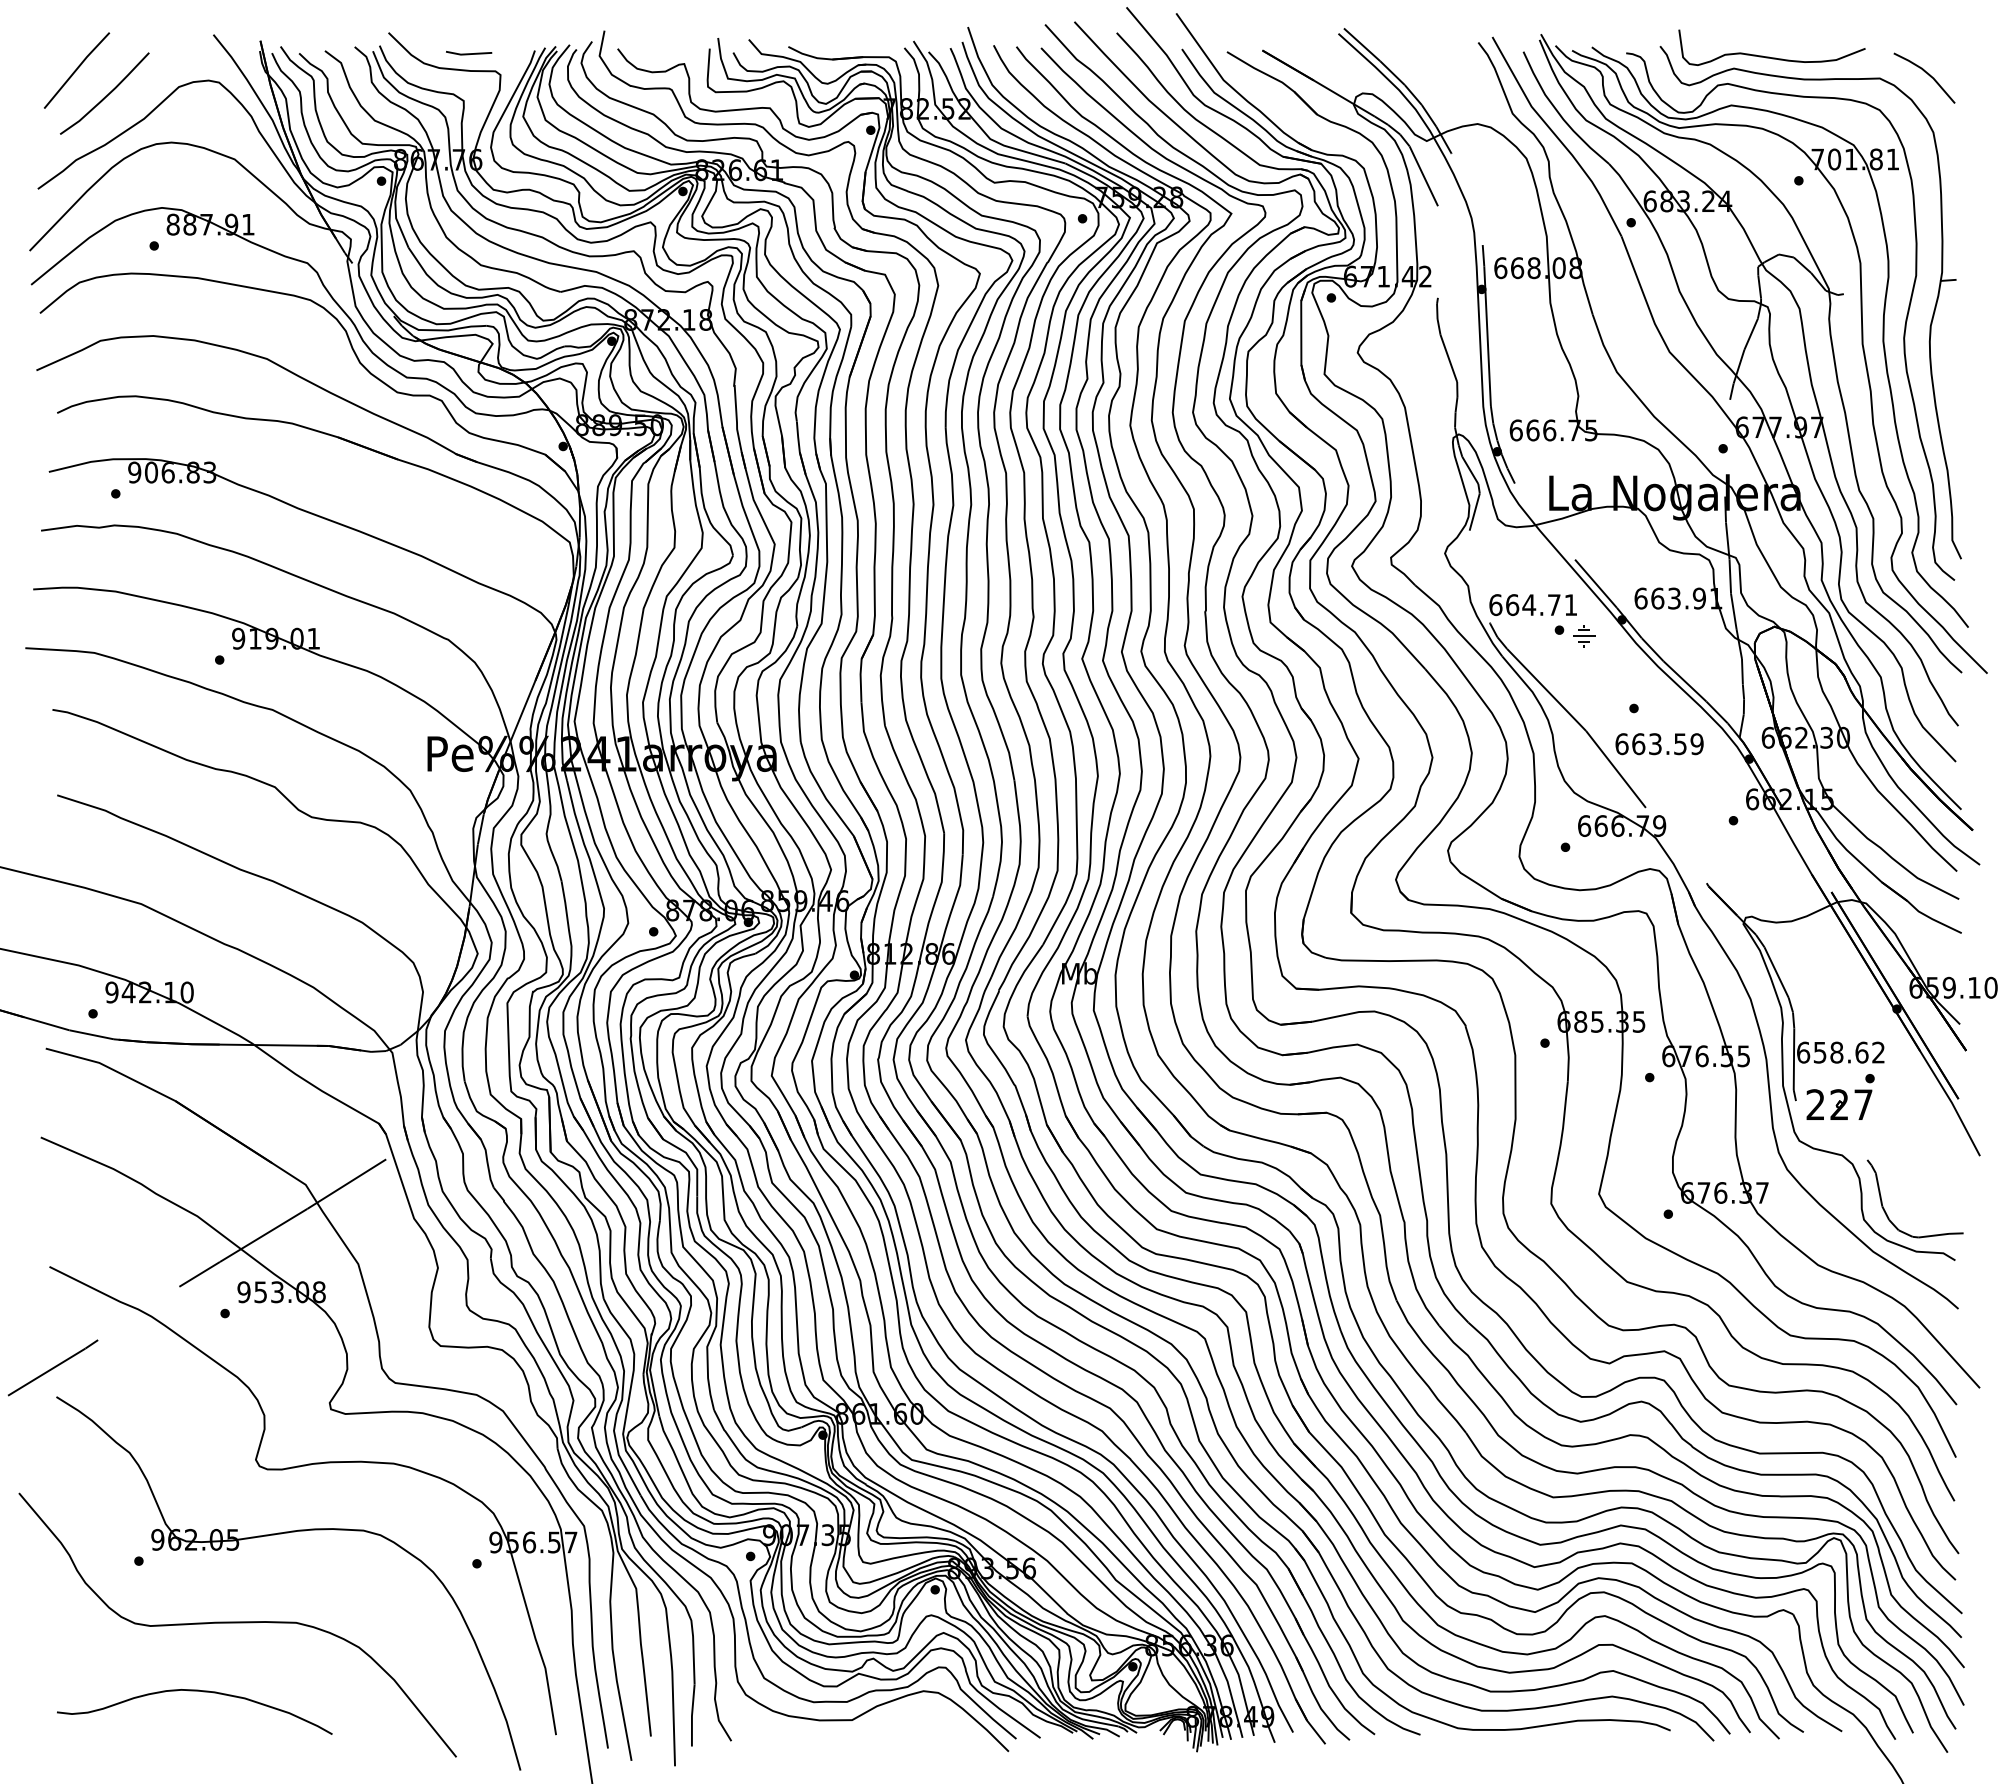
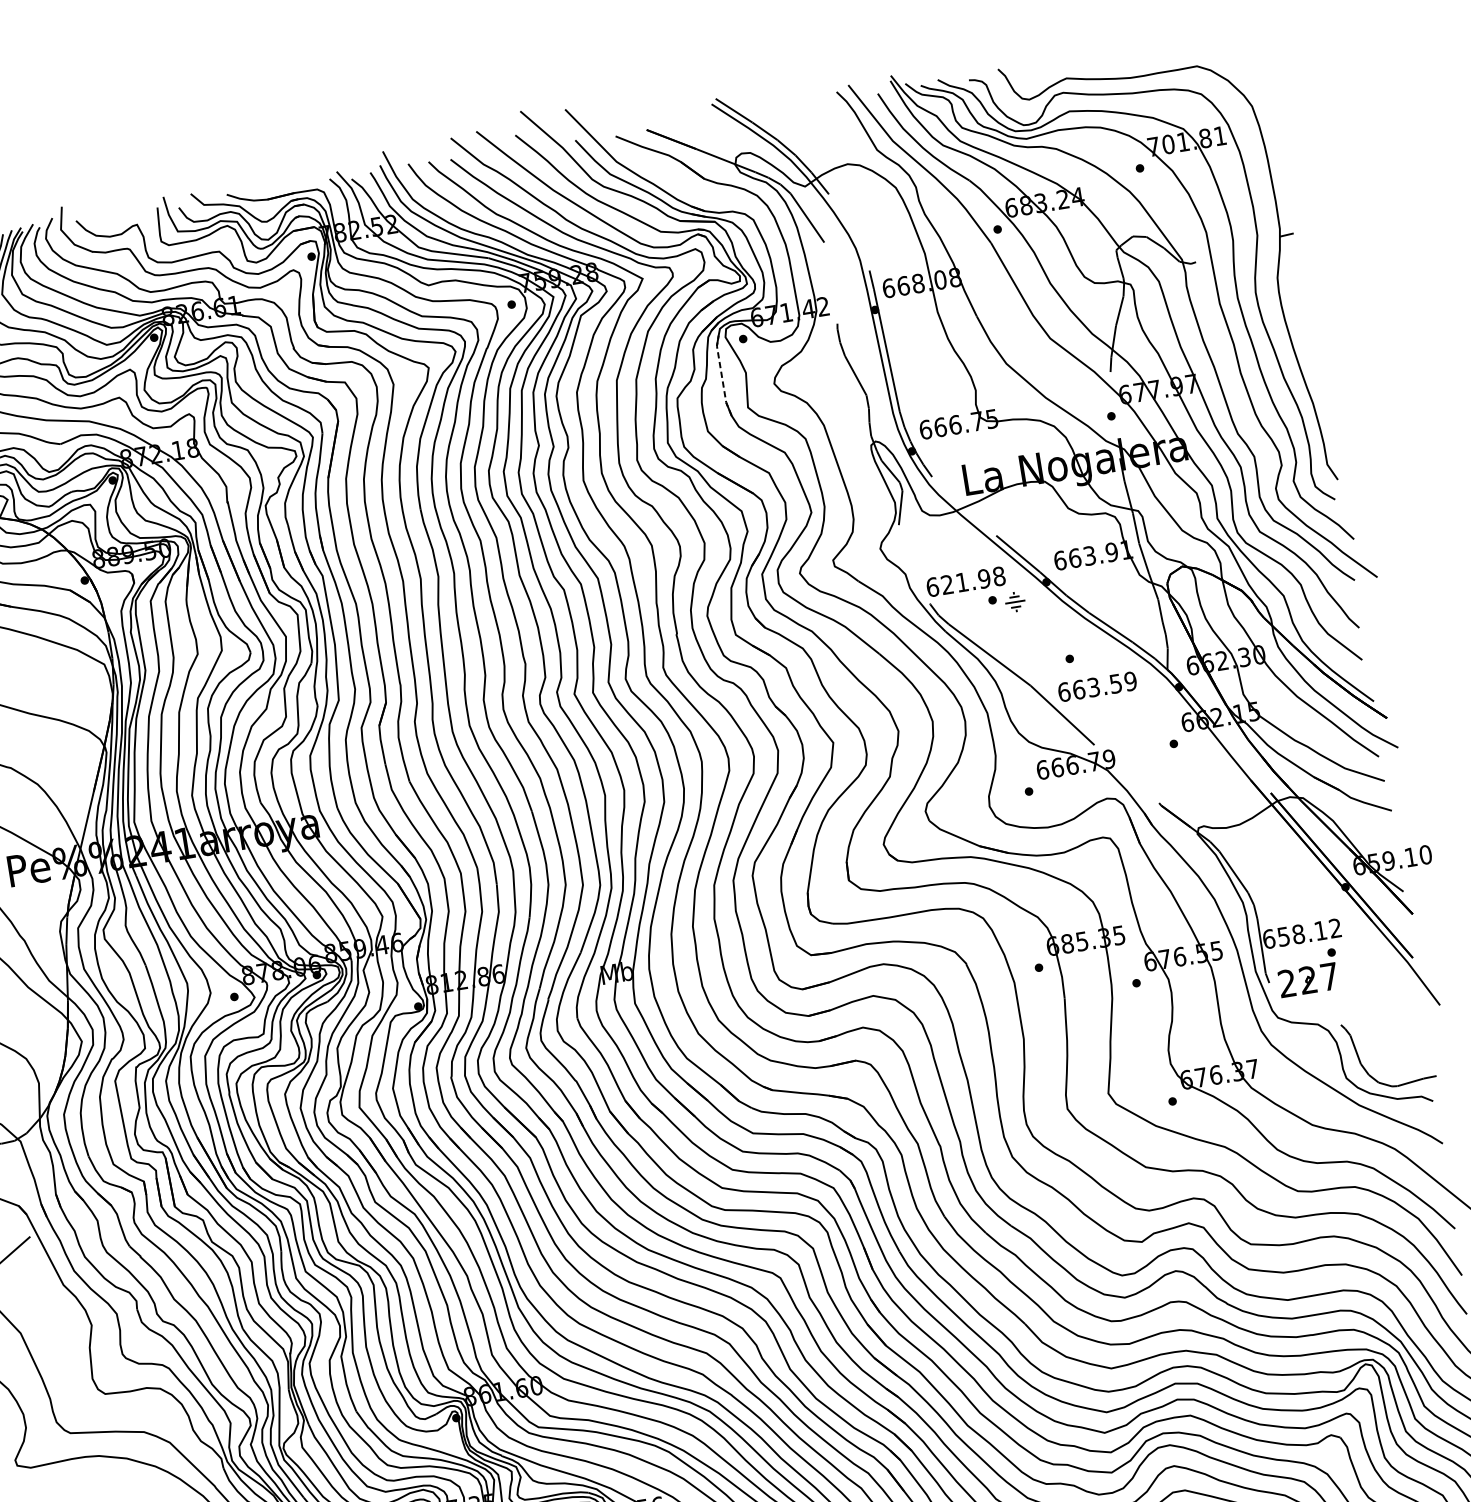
curve: (1769, 56) -> (1096, 62), removed
line: (1927, 74) -> (1238, 55), removed
line: (1301, 334) -> (721, 375), solid -> dashed
text: (1541, 605) -> (973, 581), 664.71 -> 621.98
text: (1861, 1052) -> (1320, 930), 658.62 -> 658.12

